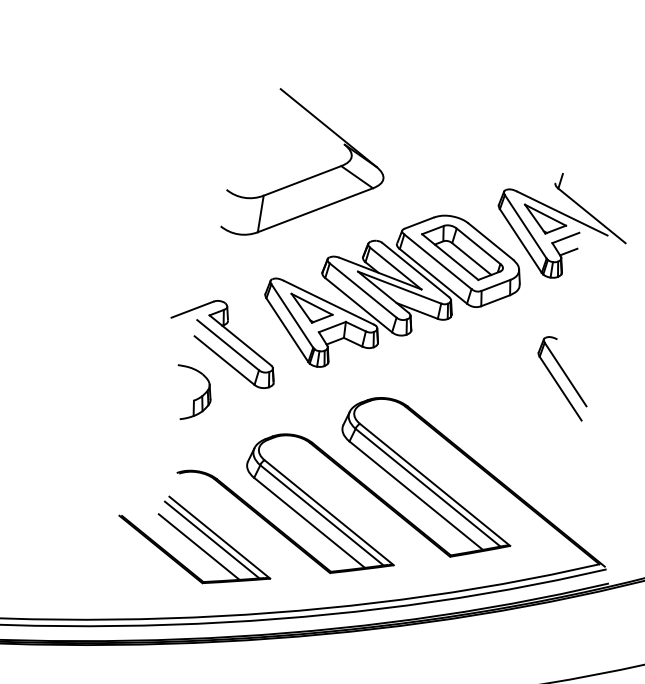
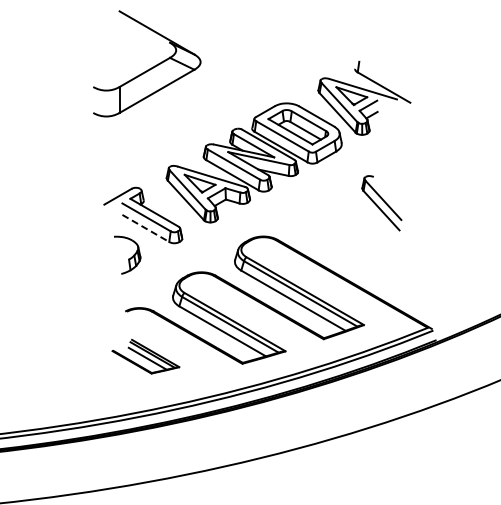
part: (308, 168) -> (147, 63), moved
line: (225, 360) -> (146, 228), solid -> dashed
part: (195, 540) -> (145, 356), size x0.6

